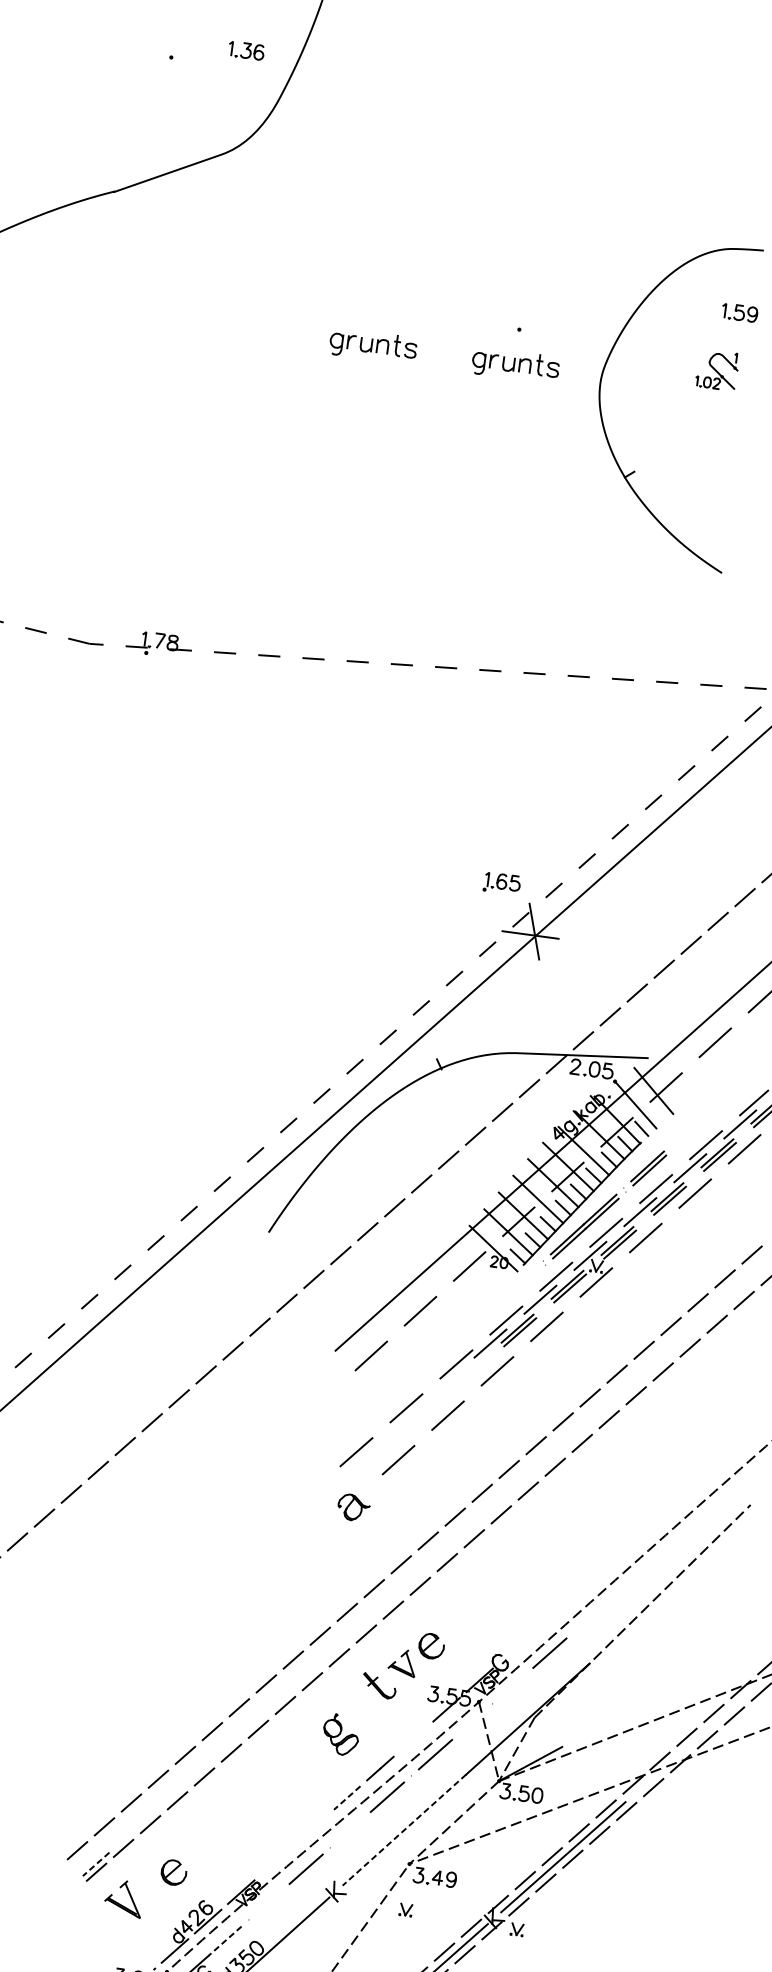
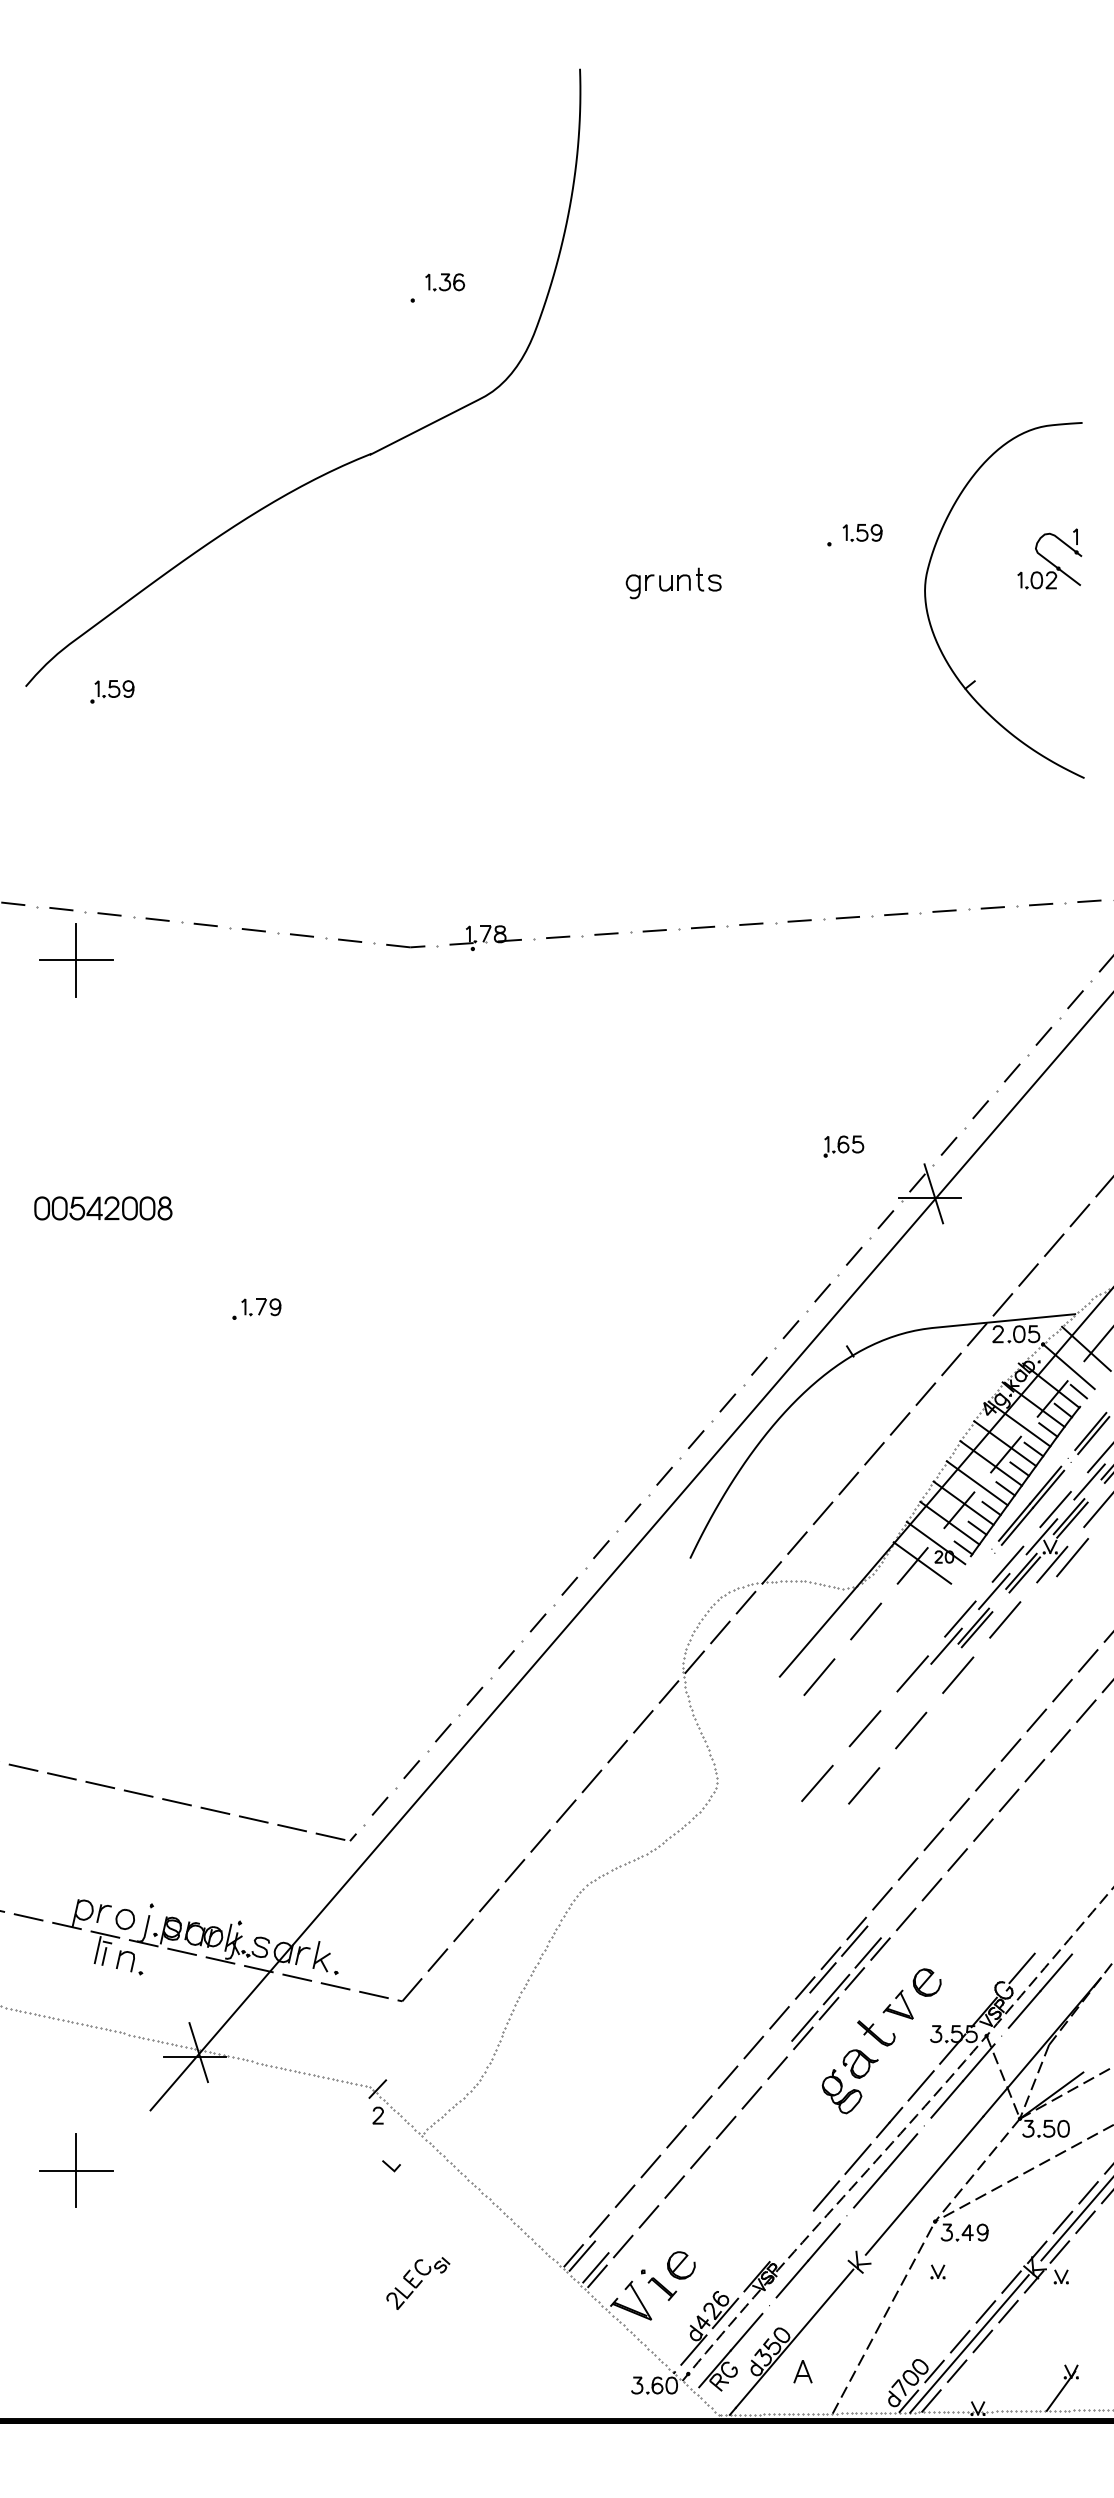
part: (246, 51) -> (445, 282), moved
part: (739, 312) -> (862, 532), moved
part: (515, 365) -> (830, 583), removed
part: (717, 369) -> (1049, 558), size x1.43
part: (501, 883) -> (843, 1146), moved
line: (478, 1264) -> (922, 1562), added
line: (615, 1278) -> (1072, 1557), added
part: (353, 1507) -> (860, 2063), moved
line: (370, 1599) -> (854, 1940), added
line: (381, 1611) -> (867, 1952), added
line: (337, 1628) -> (822, 1977), added
line: (348, 1641) -> (836, 1989), added
line: (518, 1645) -> (1021, 1968), added
line: (315, 1670) -> (804, 2025), added
line: (516, 1682) -> (1024, 2009), added
line: (468, 1725) -> (978, 2062), added
line: (412, 1738) -> (920, 2085), added
line: (346, 1798) -> (857, 2159), dashed -> solid
line: (354, 1825) -> (869, 2188), added
line: (314, 1827) -> (826, 2195), added
line: (404, 1829) -> (924, 2185), dashed -> solid
line: (85, 1851) -> (582, 2255), added
line: (95, 1864) -> (595, 2268), dashed -> solid
part: (151, 1887) -> (659, 2284), added
line: (273, 1898) -> (792, 2278), added
line: (224, 1941) -> (746, 2332), dashed -> solid

